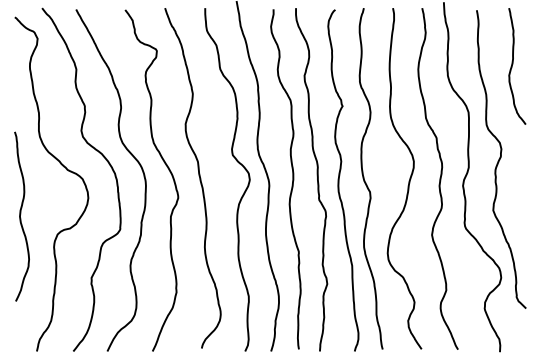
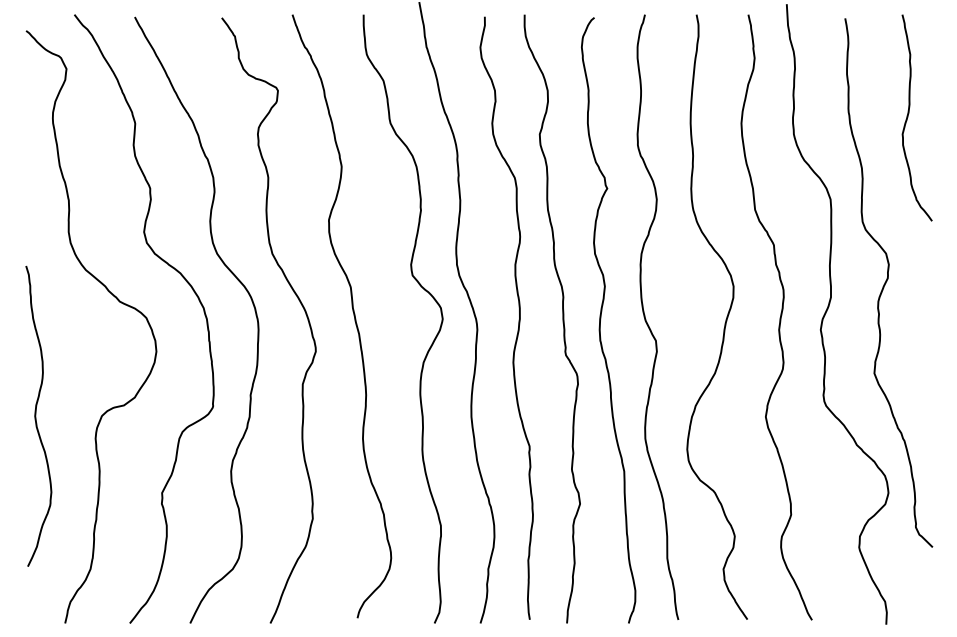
curve: (20, 216) -> (36, 416), moved

